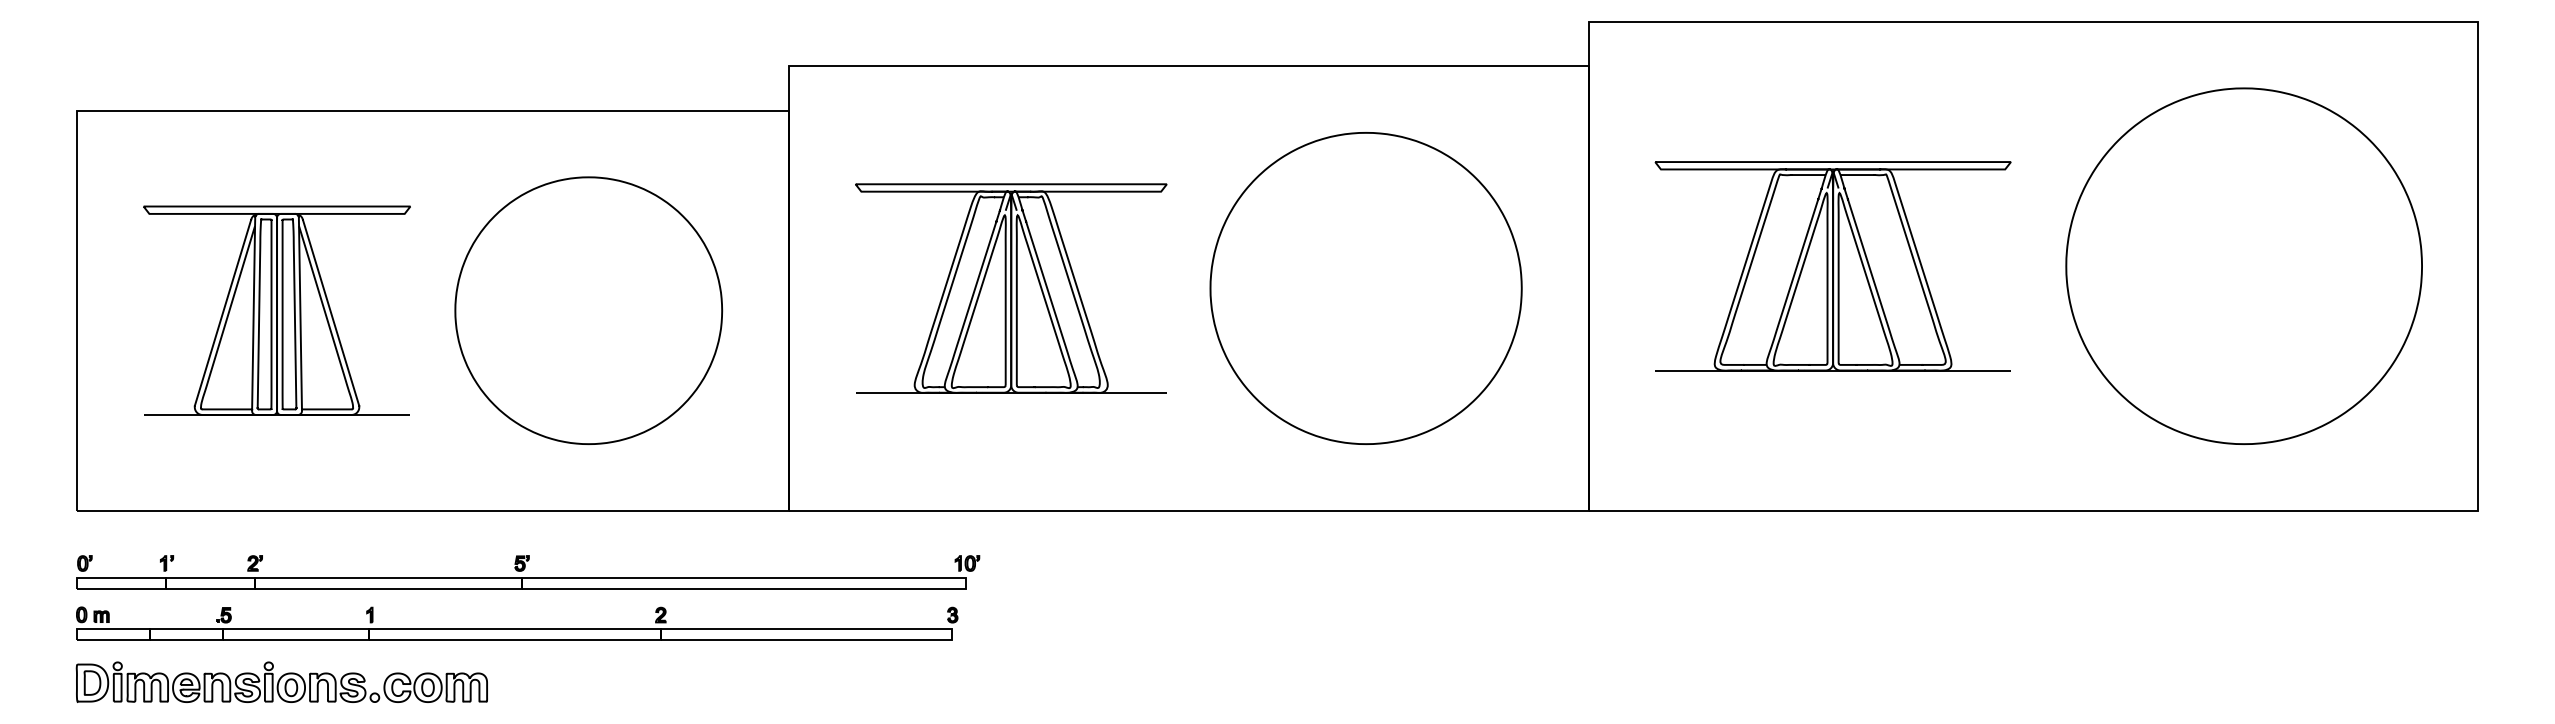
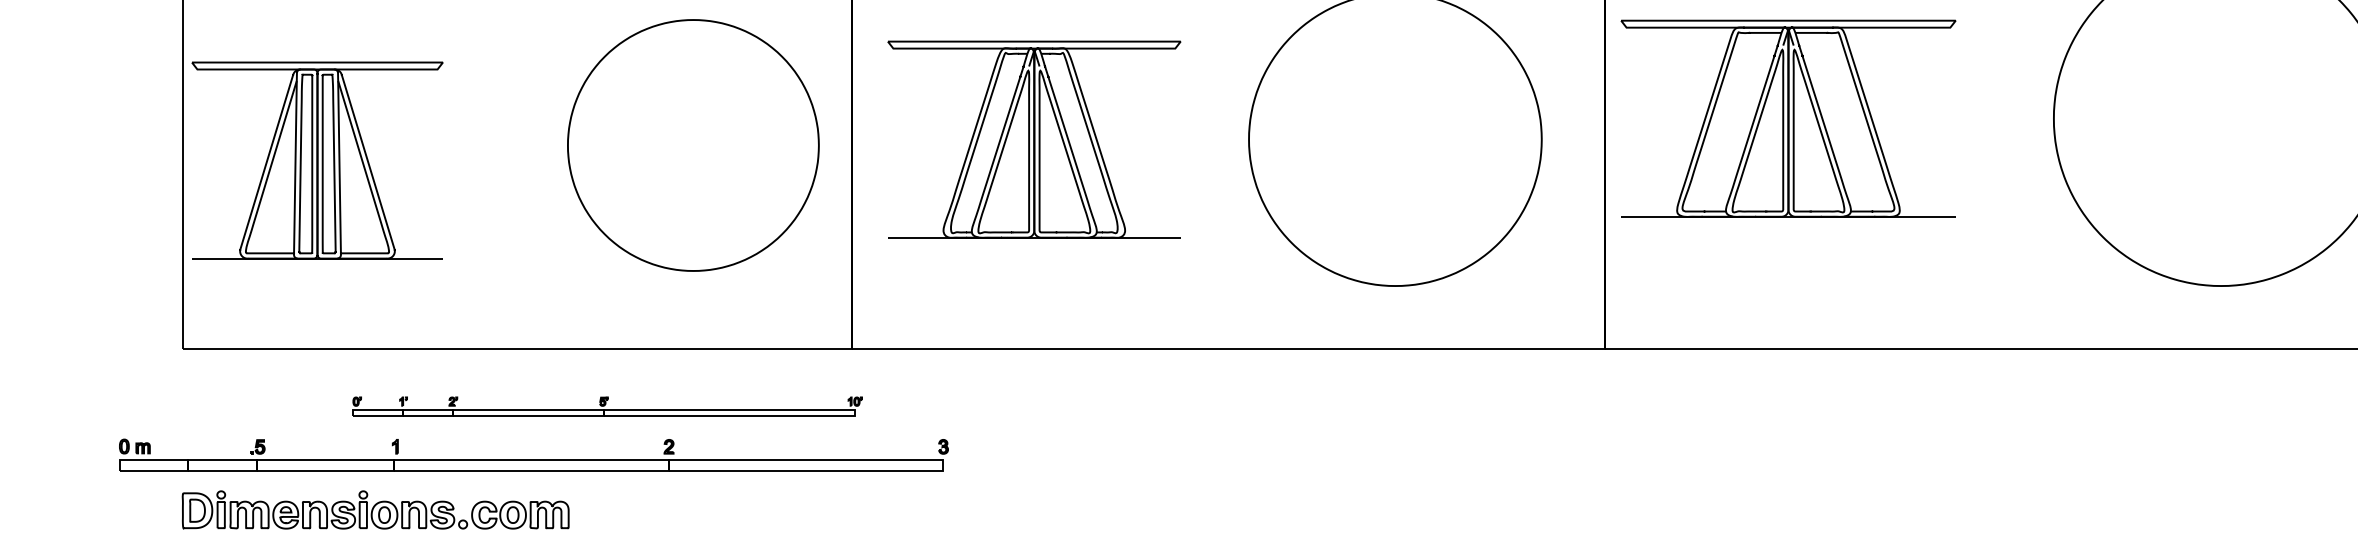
part: (1832, 266) -> (1787, 118), moved
part: (1011, 288) -> (1034, 139), moved
part: (276, 310) -> (316, 160), moved
part: (588, 310) -> (693, 145), moved
part: (528, 572) -> (607, 406), size x0.6
part: (517, 623) -> (534, 454), moved

